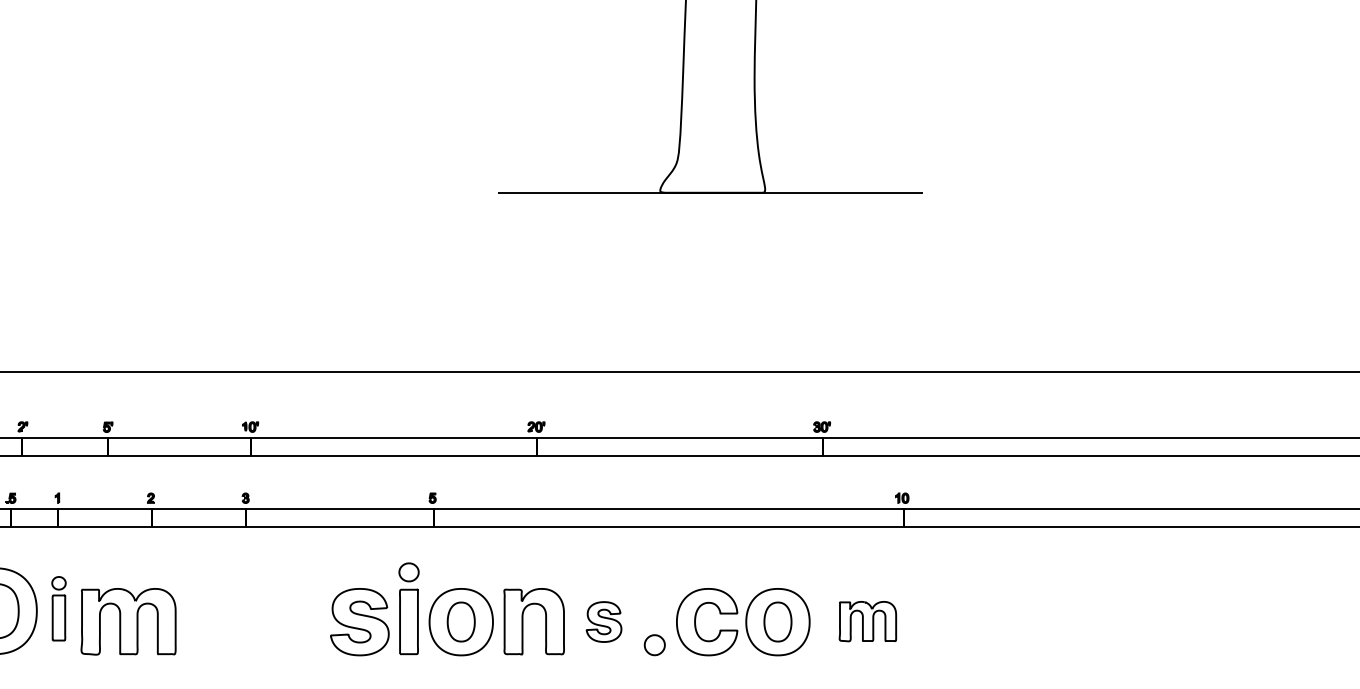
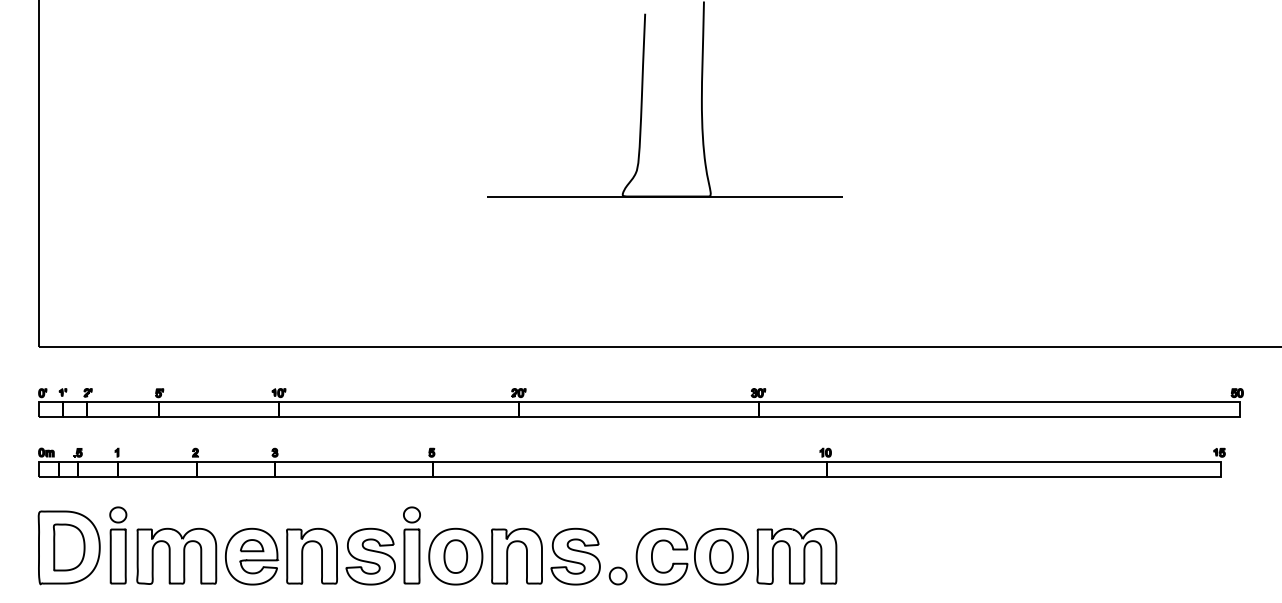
part: (59, 608) -> (118, 545), size x1.43
part: (867, 620) -> (796, 555), size x1.67
part: (253, 621) -> (281, 556), added
part: (603, 621) -> (575, 556), size x1.67

